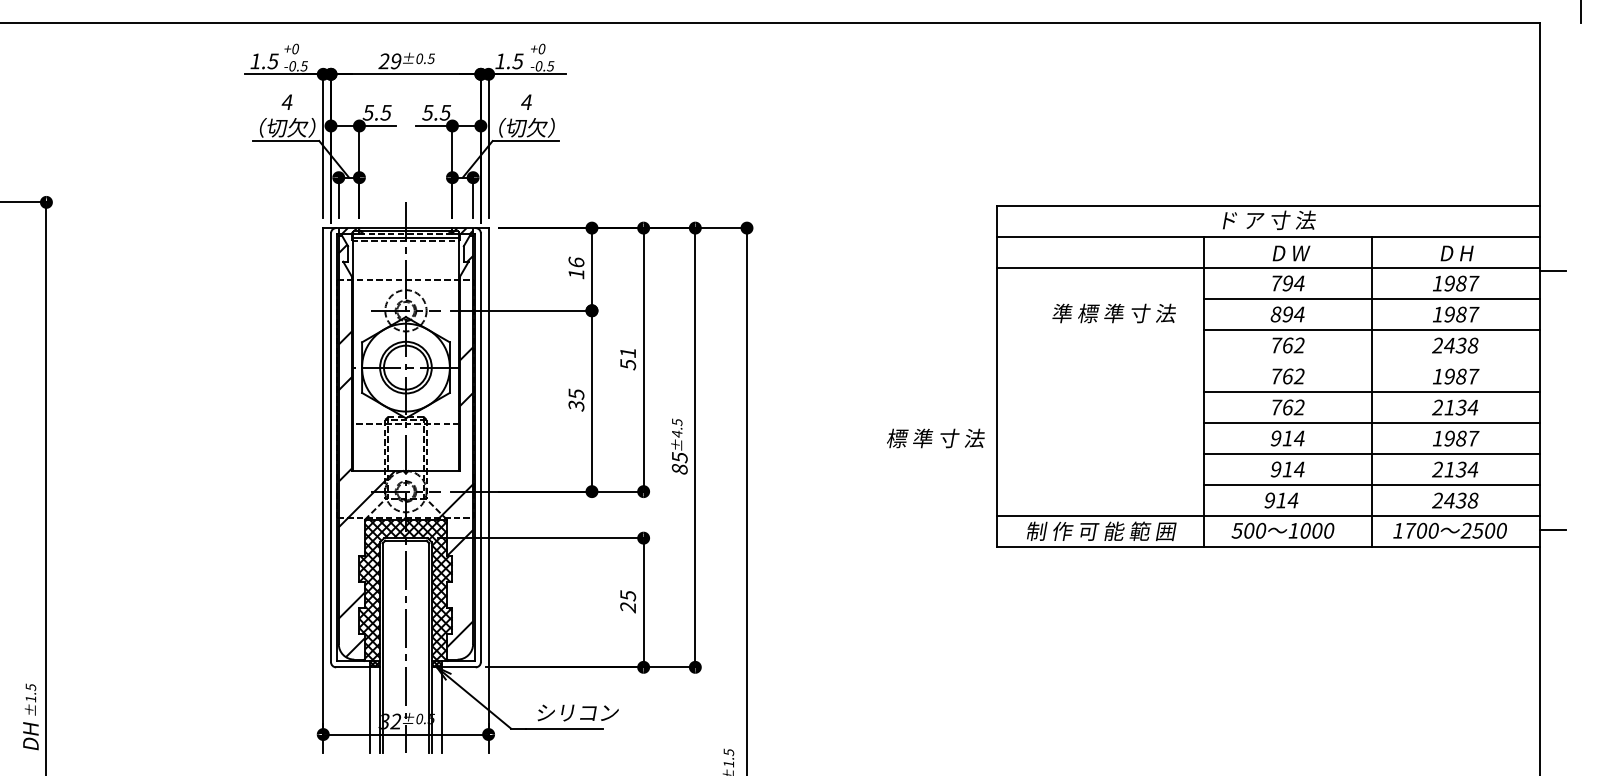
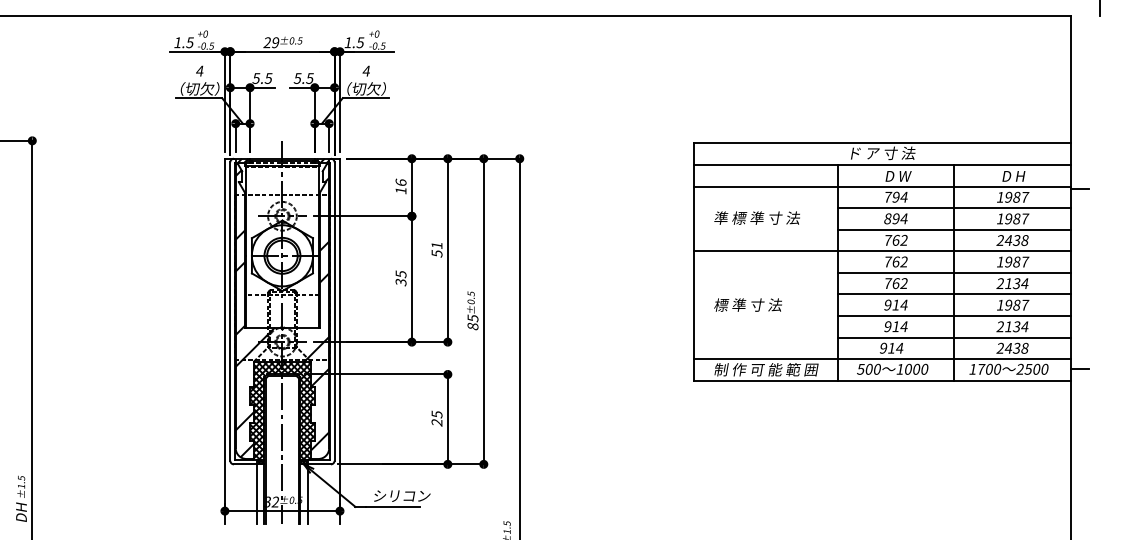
text: (1113, 312) -> (756, 217), moved
line: (1268, 361) -> (882, 251), added
text: (676, 433) -> (470, 301), ±4.5 -> ±0.5
text: (934, 437) -> (747, 304), moved

